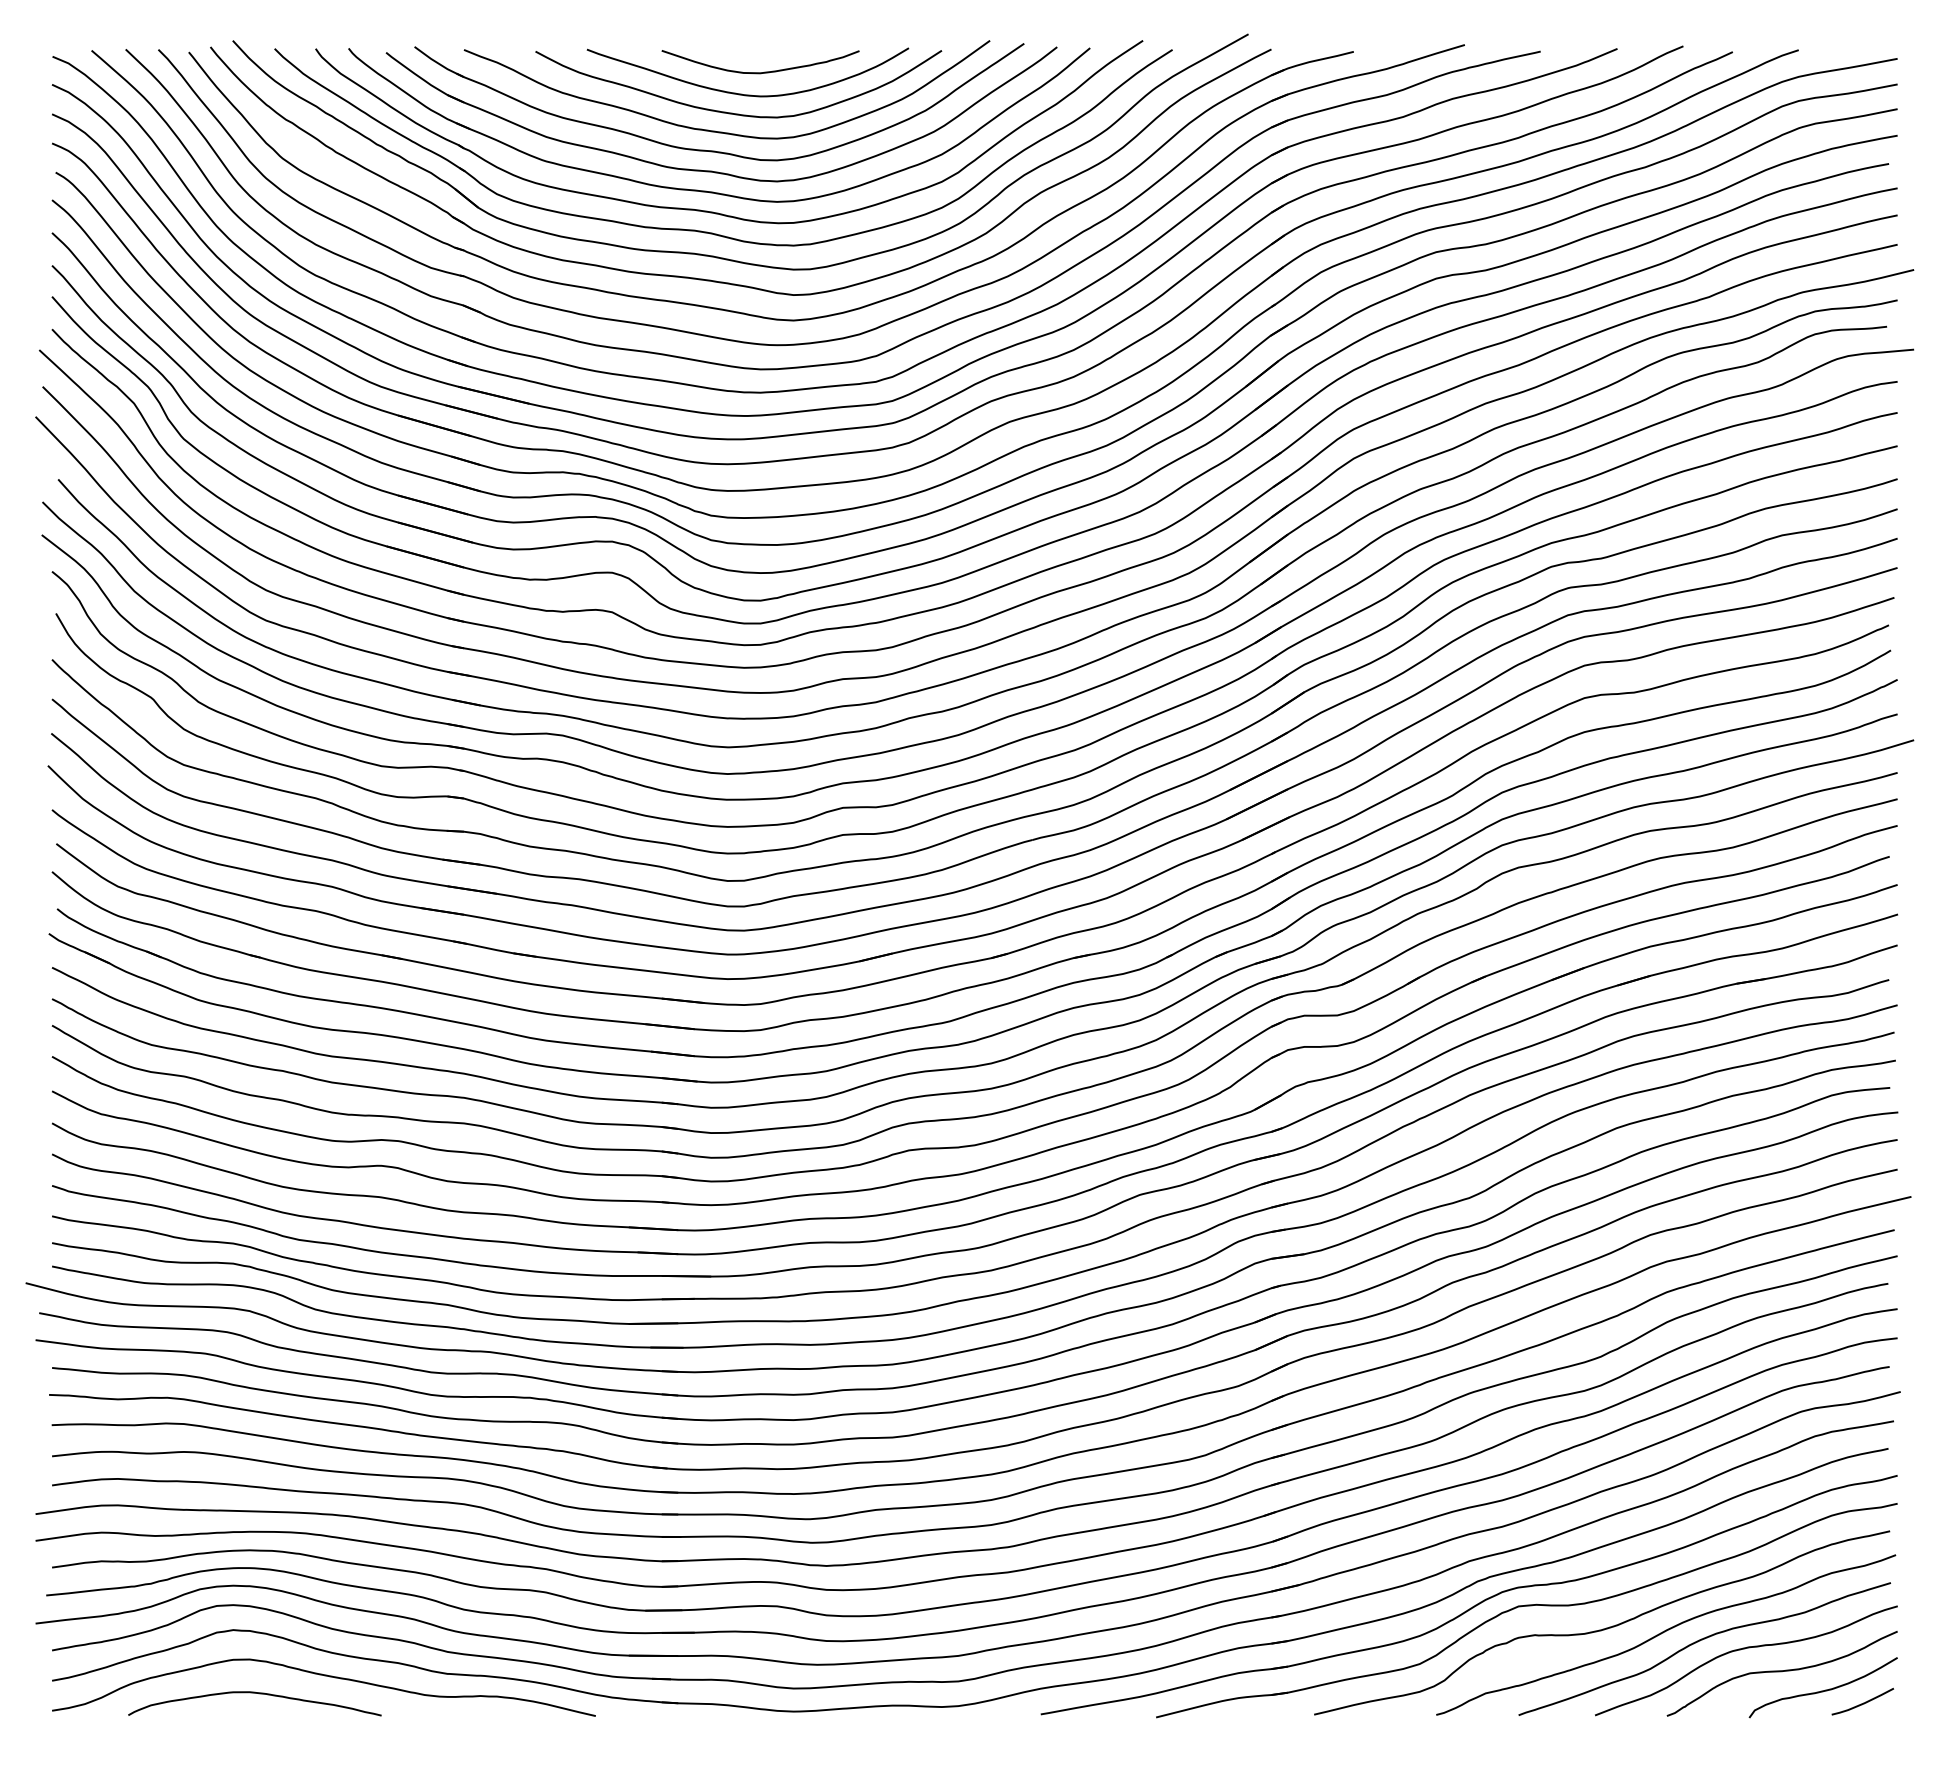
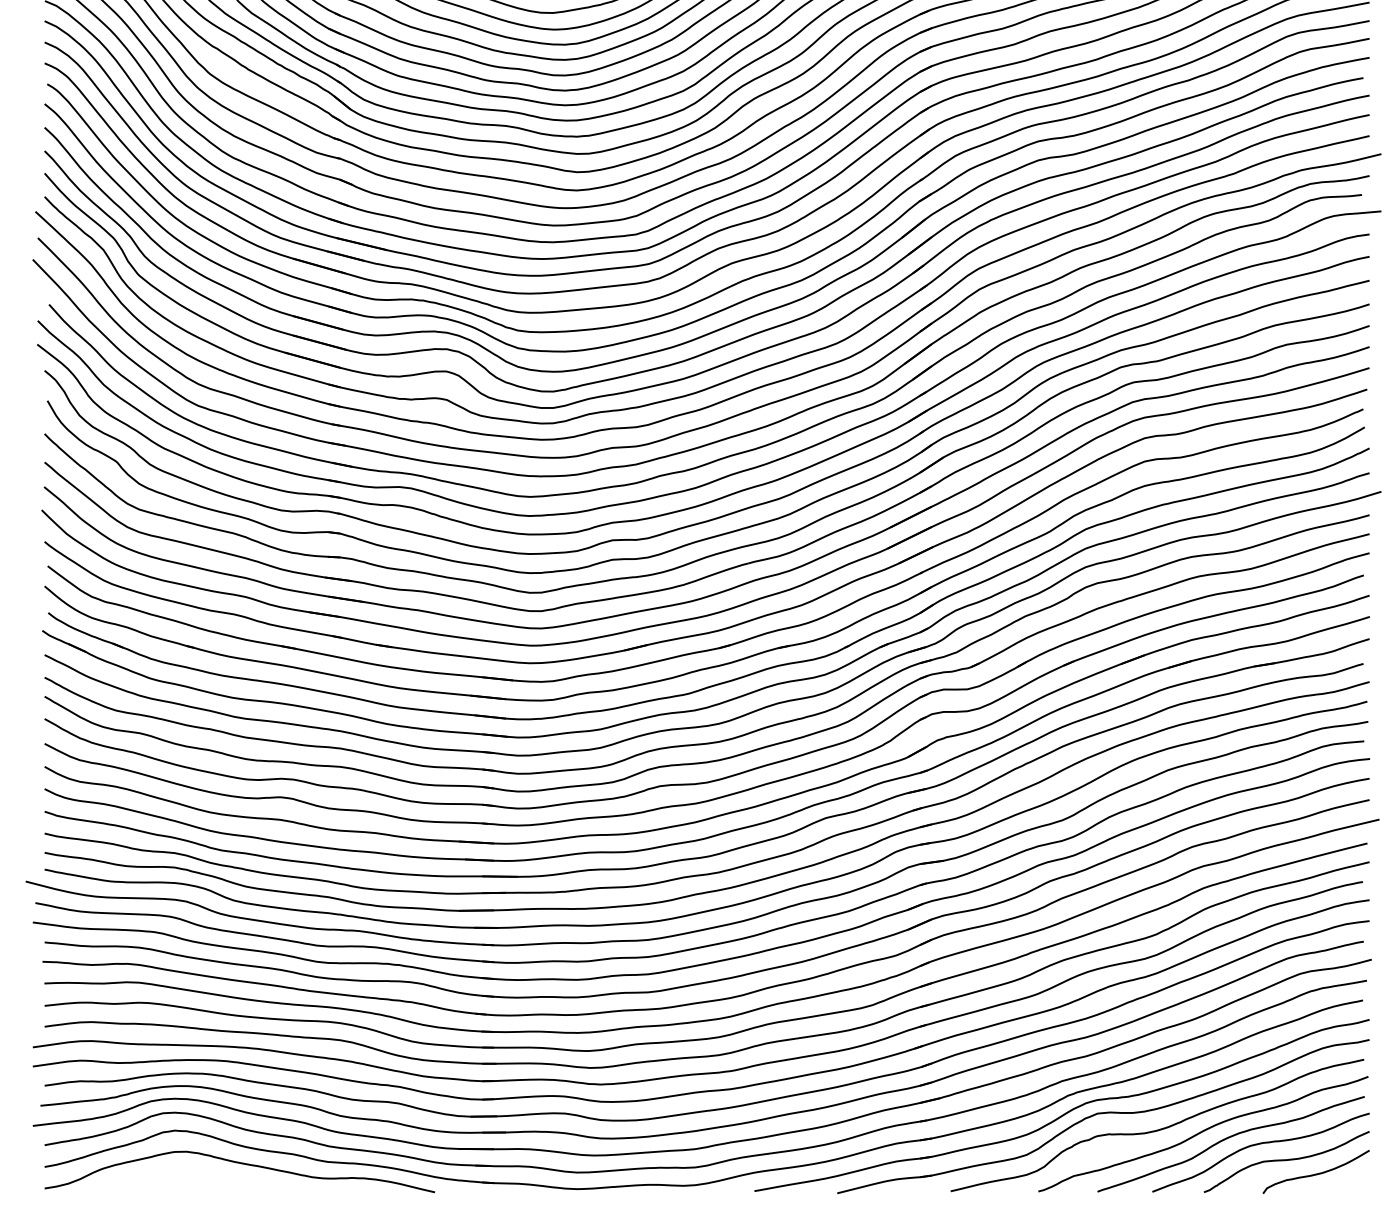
curve: (254, 1693) -> (189, 1176), removed
curve: (1863, 1702) -> (1345, 1182), removed

